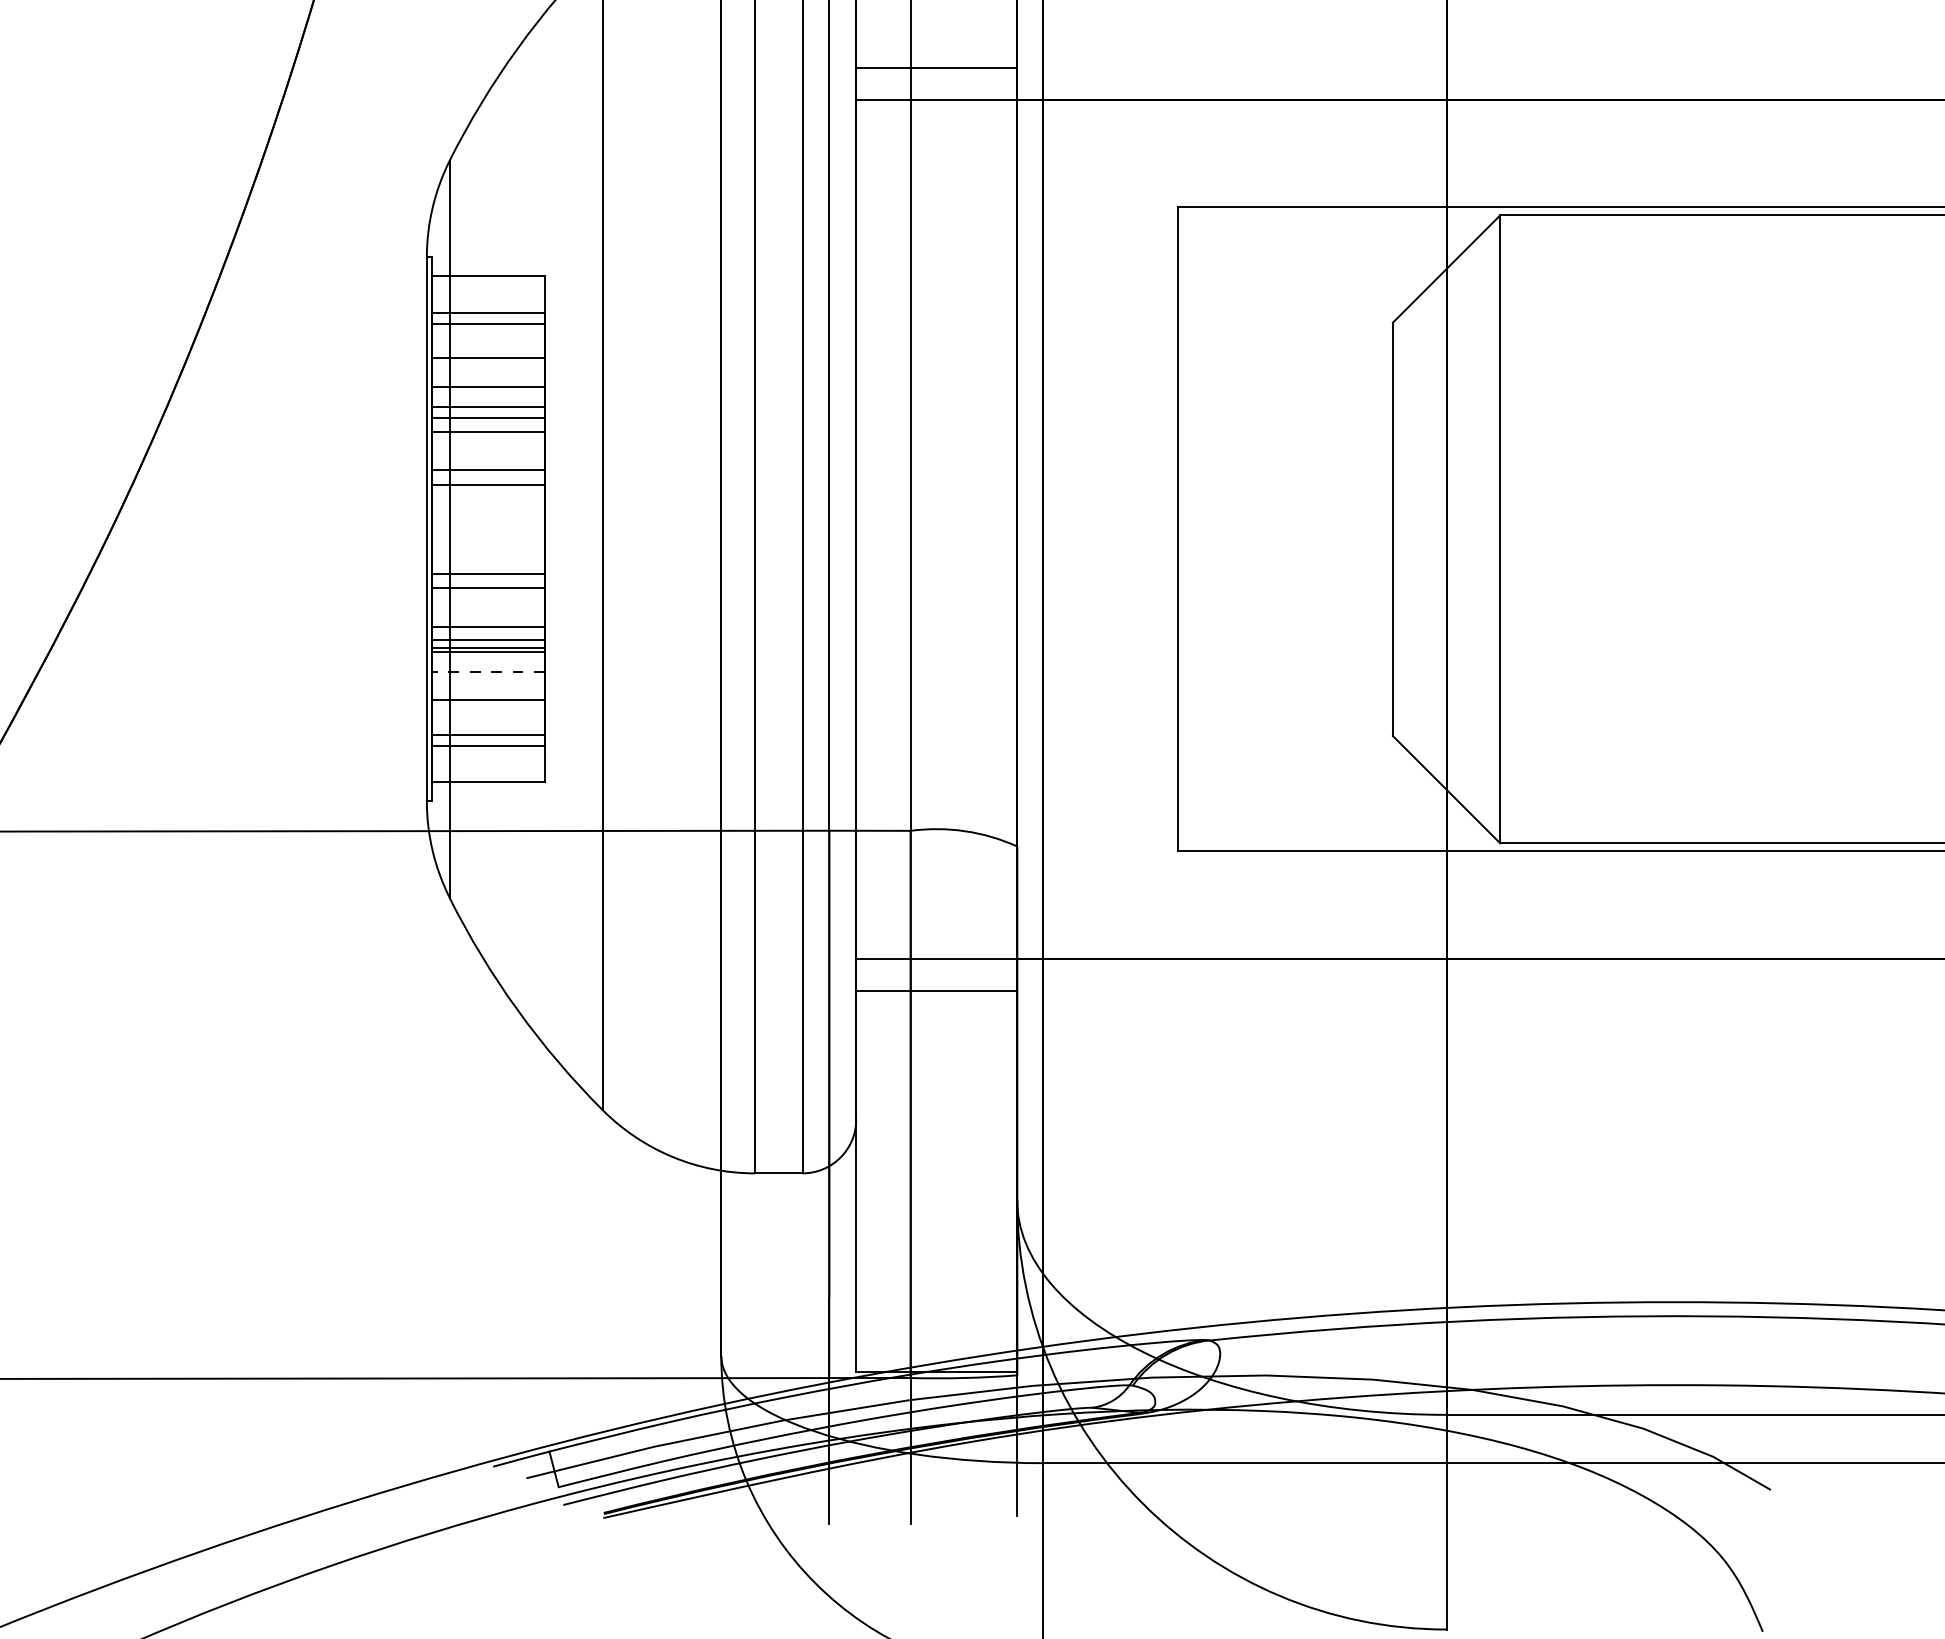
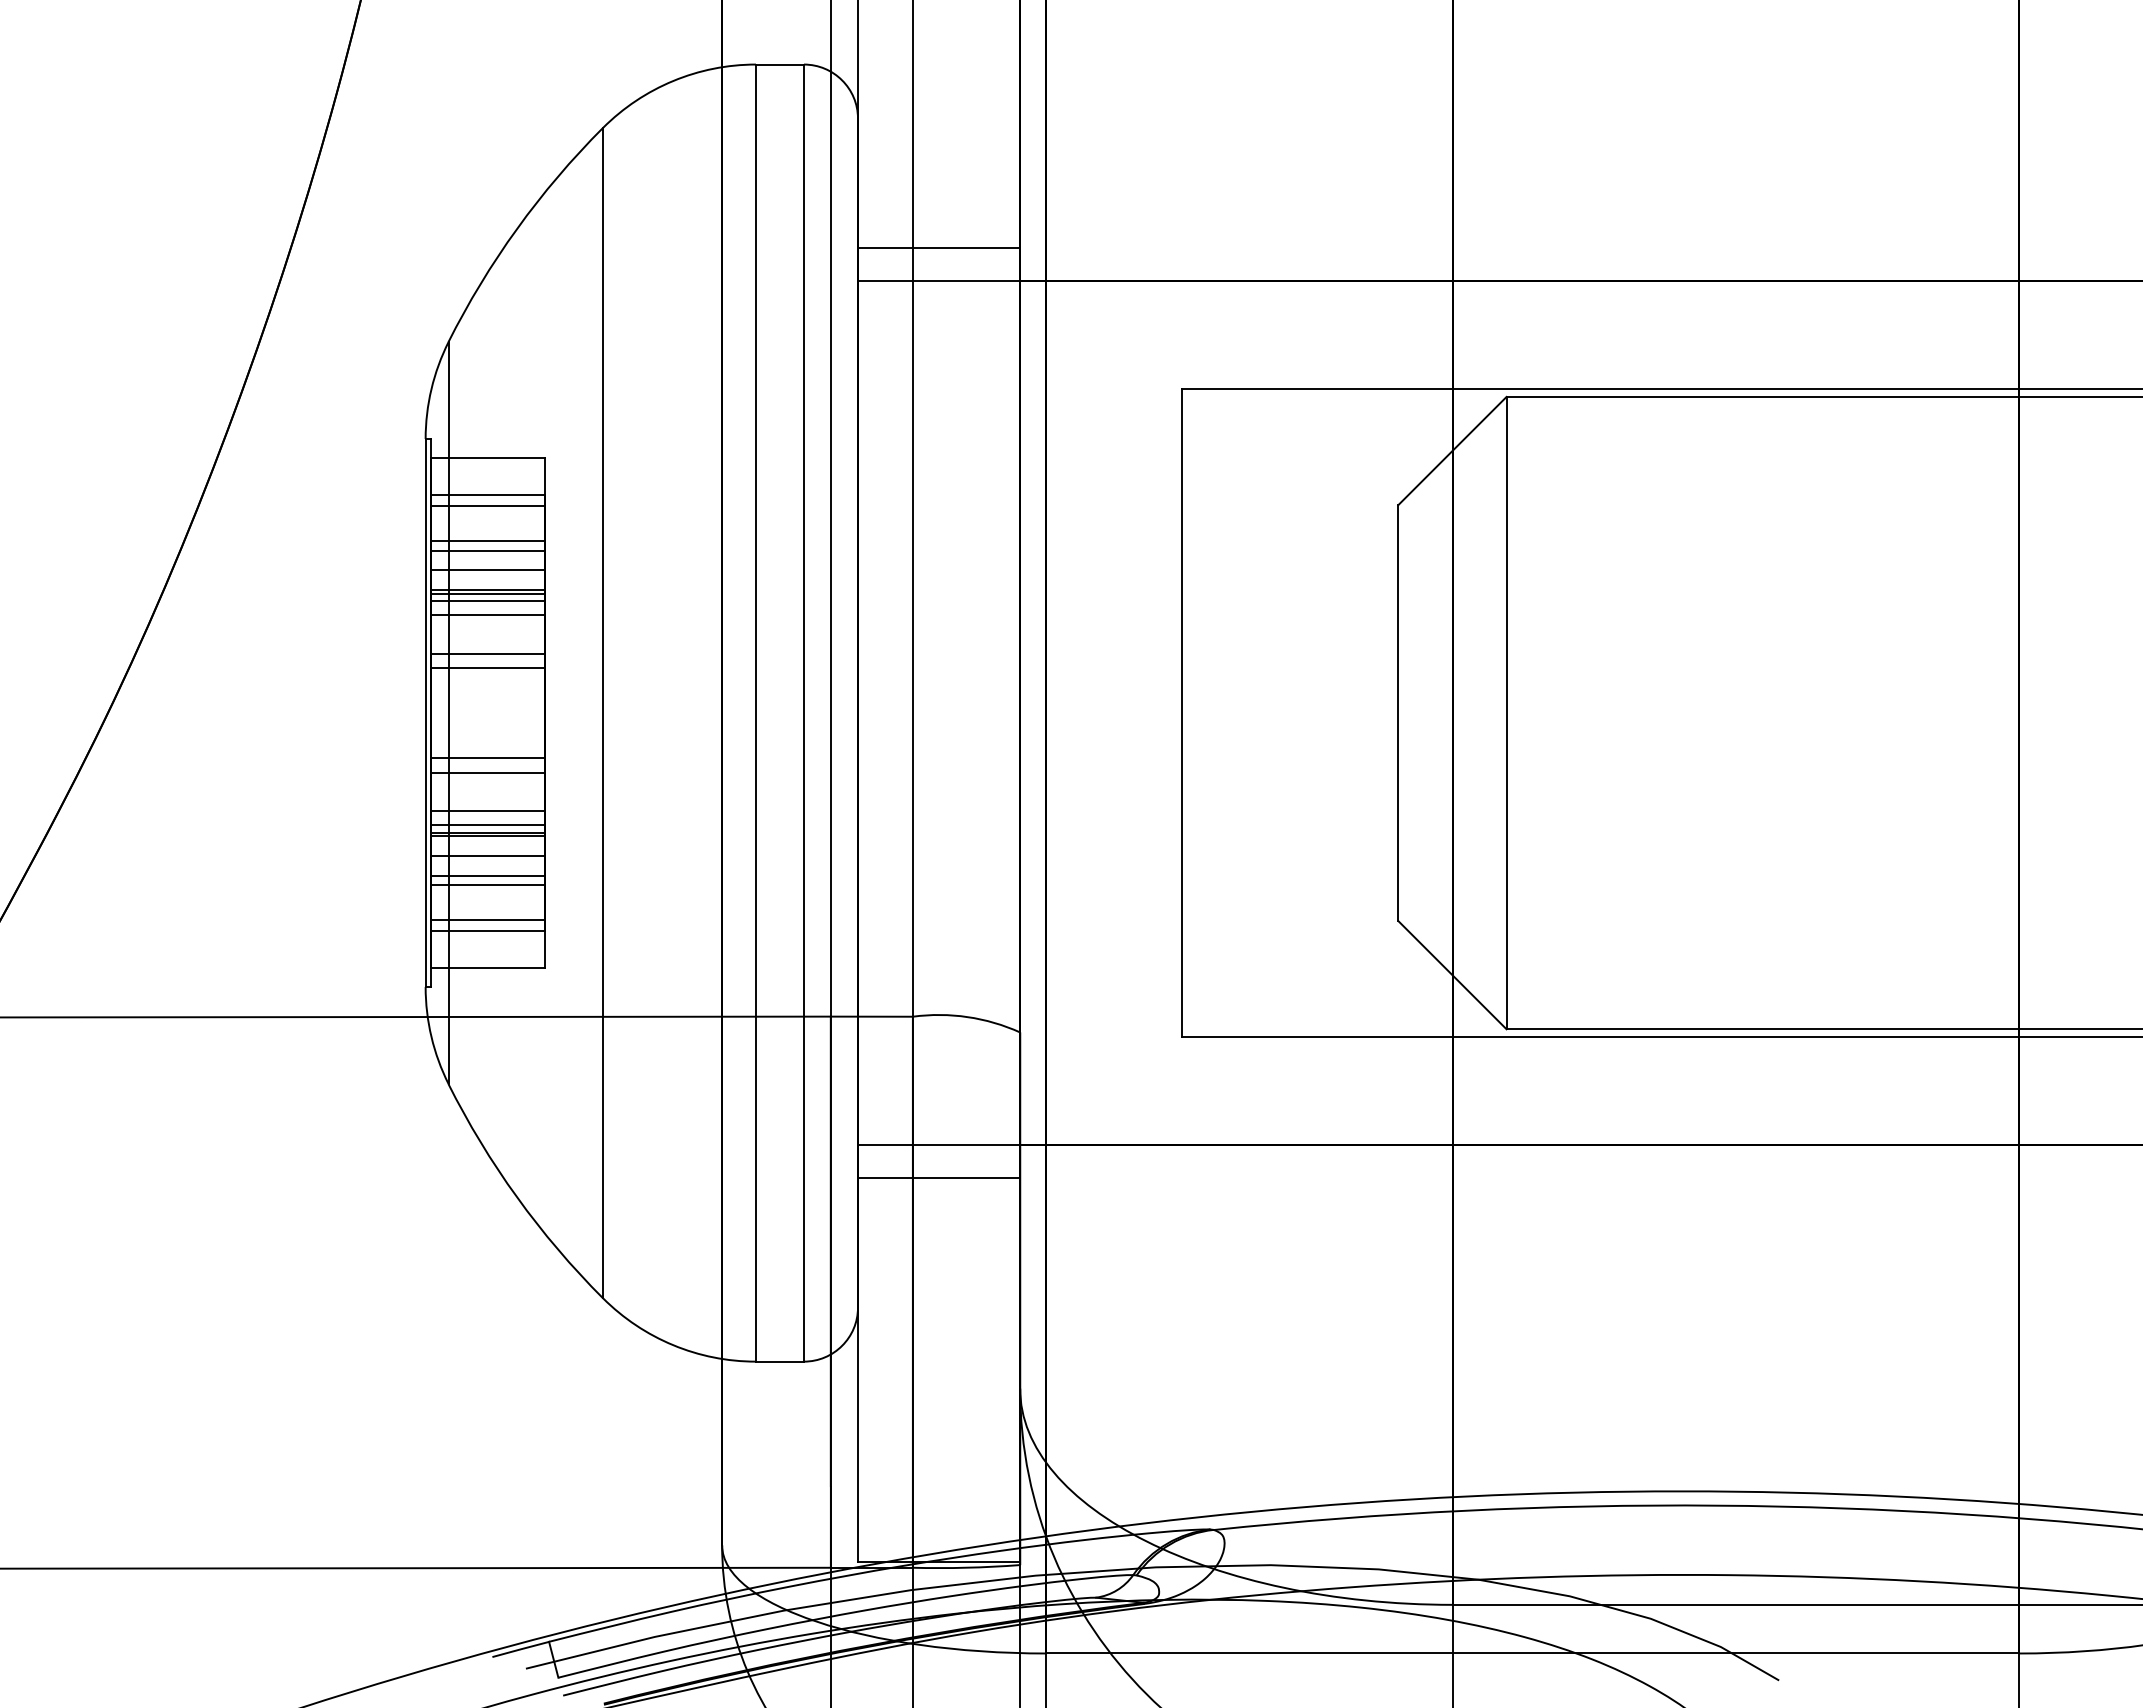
line: (488, 367) -> (487, 550), added
line: (488, 410) -> (487, 593), added
line: (488, 671) -> (487, 856), dashed -> solid
line: (488, 690) -> (487, 875), added

